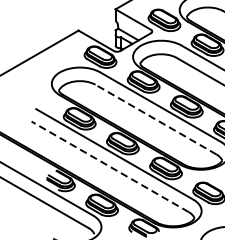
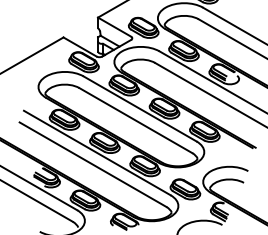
line: (155, 119) -> (135, 120), dashed -> solid
line: (110, 166) -> (93, 164), dashed -> solid

